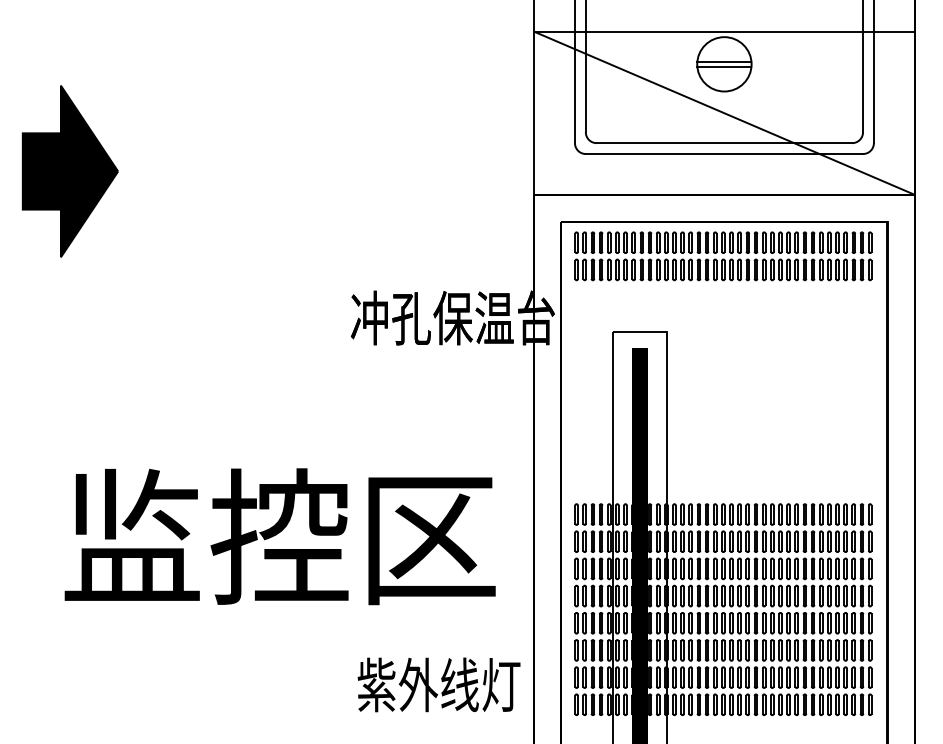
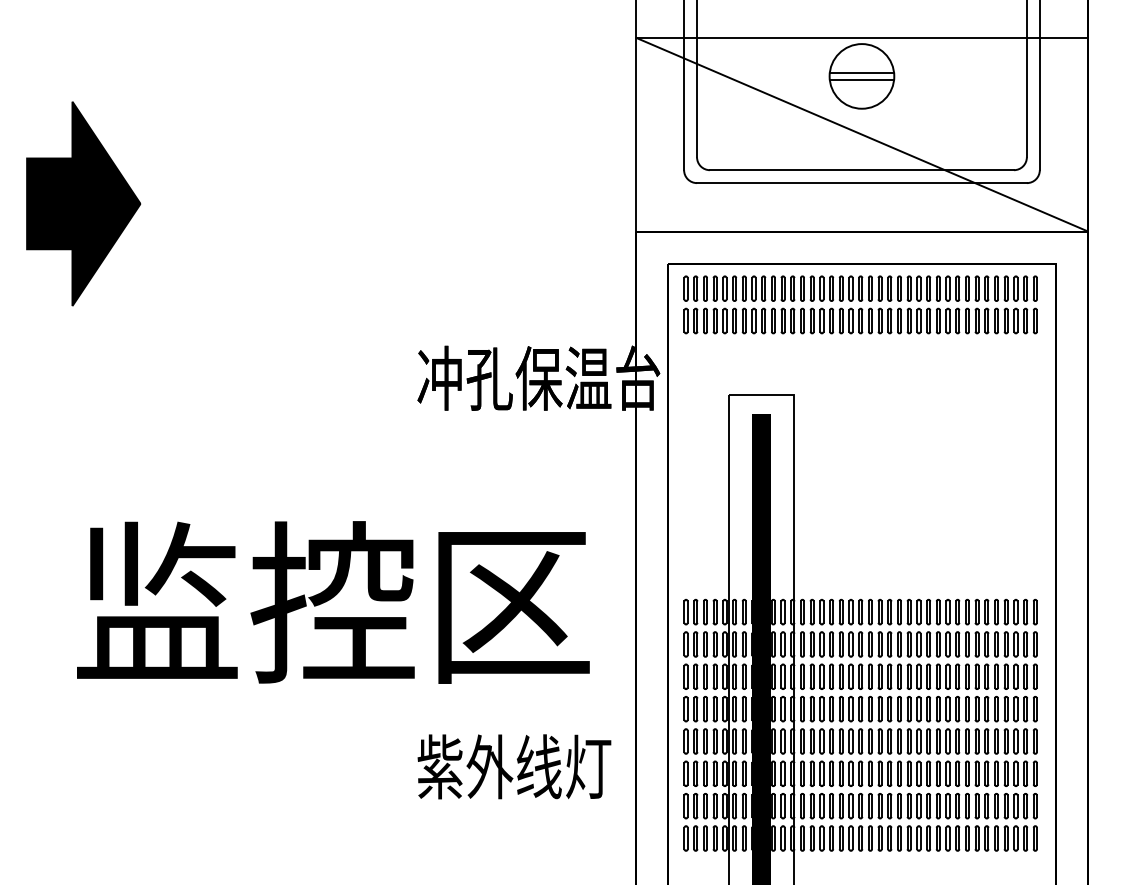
text: (280, 536) -> (333, 602), moved
text: (439, 684) -> (514, 766), moved

